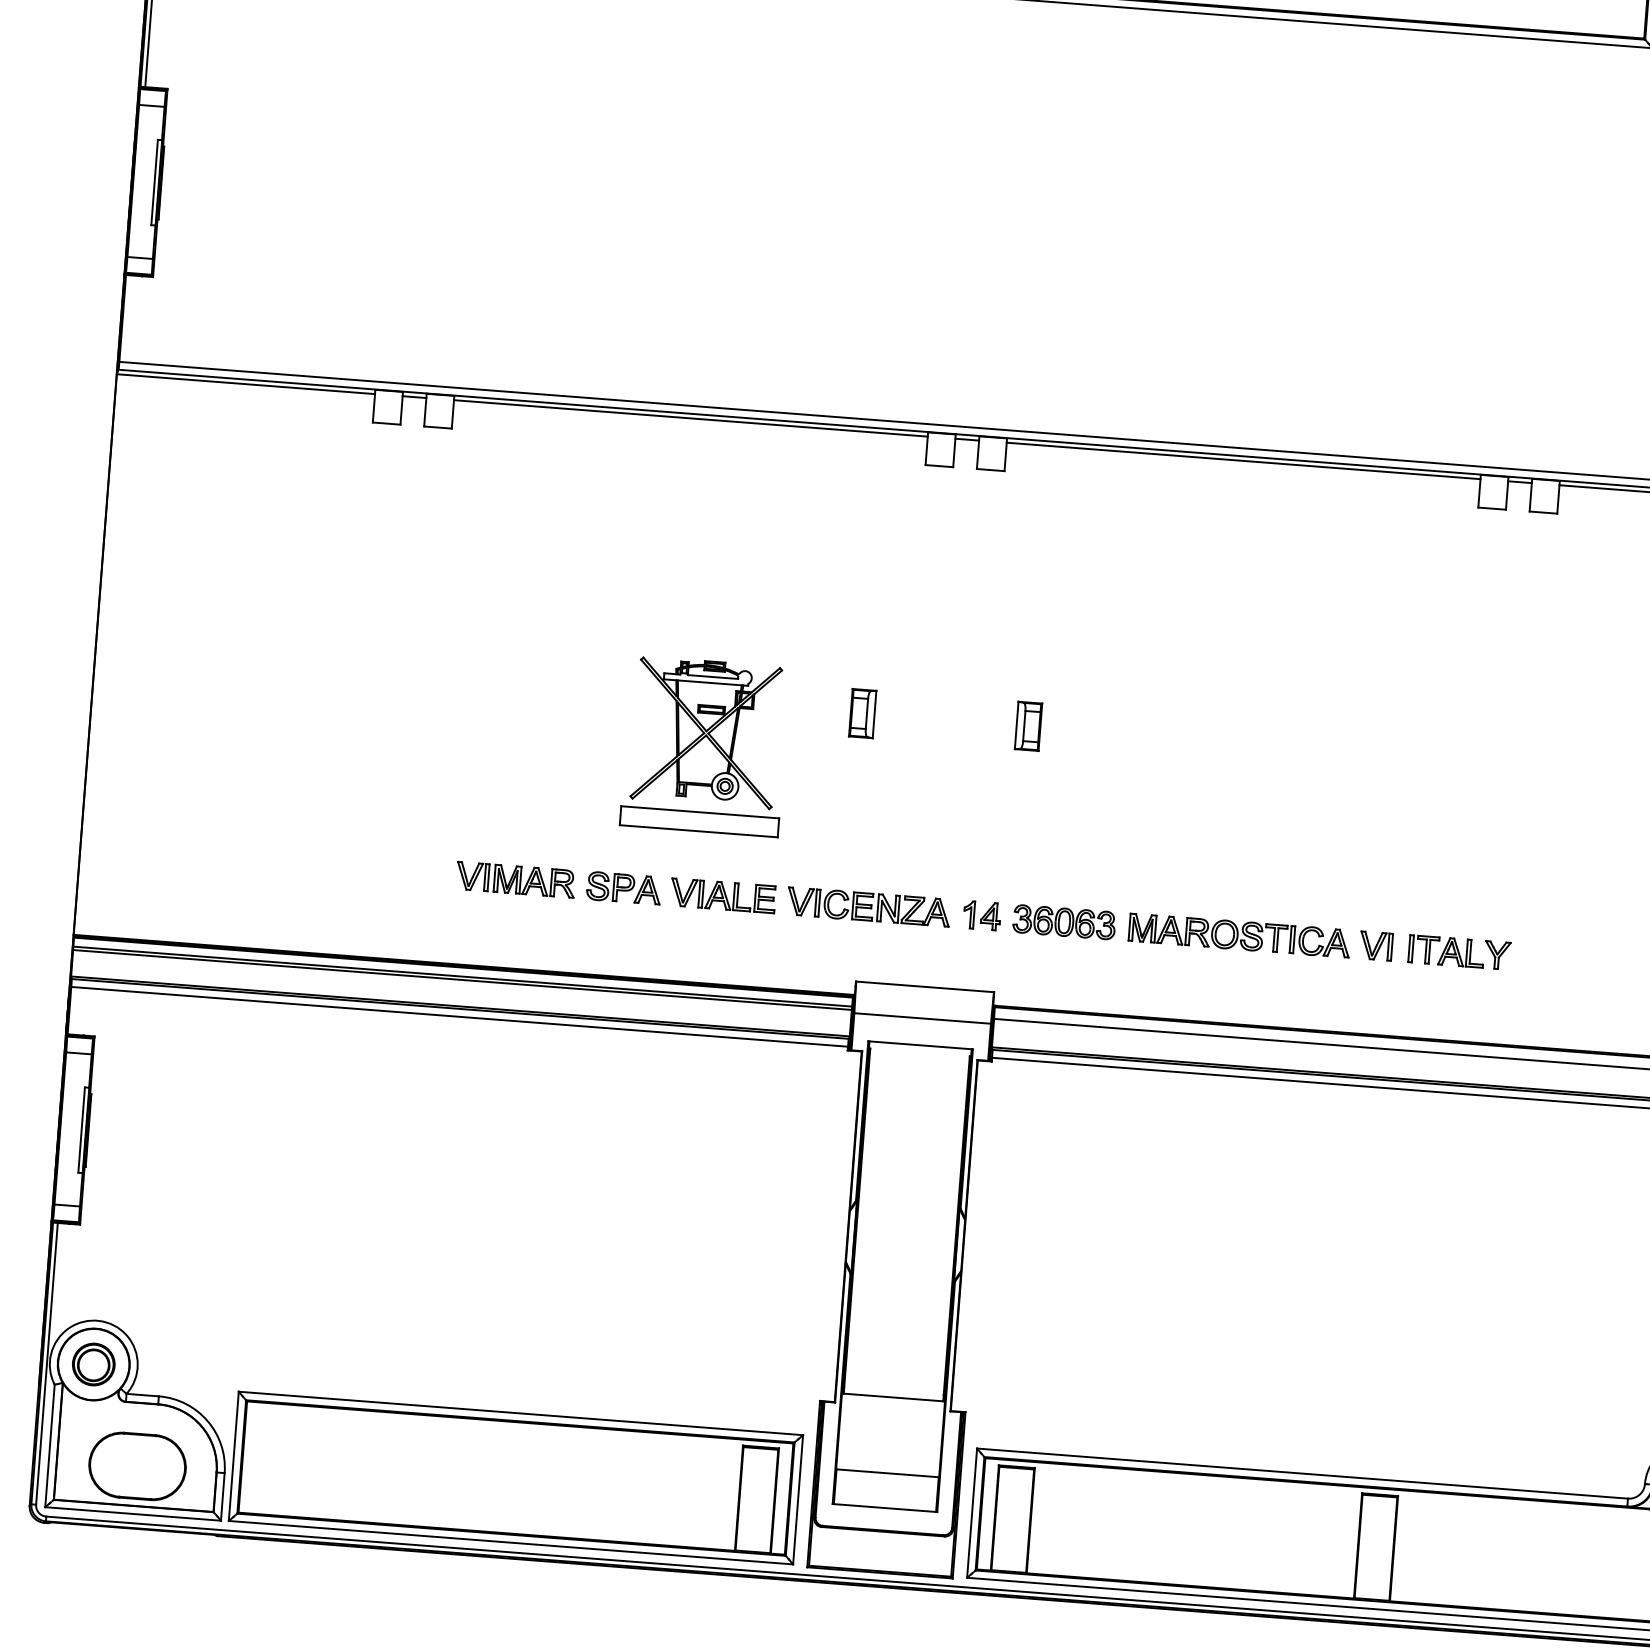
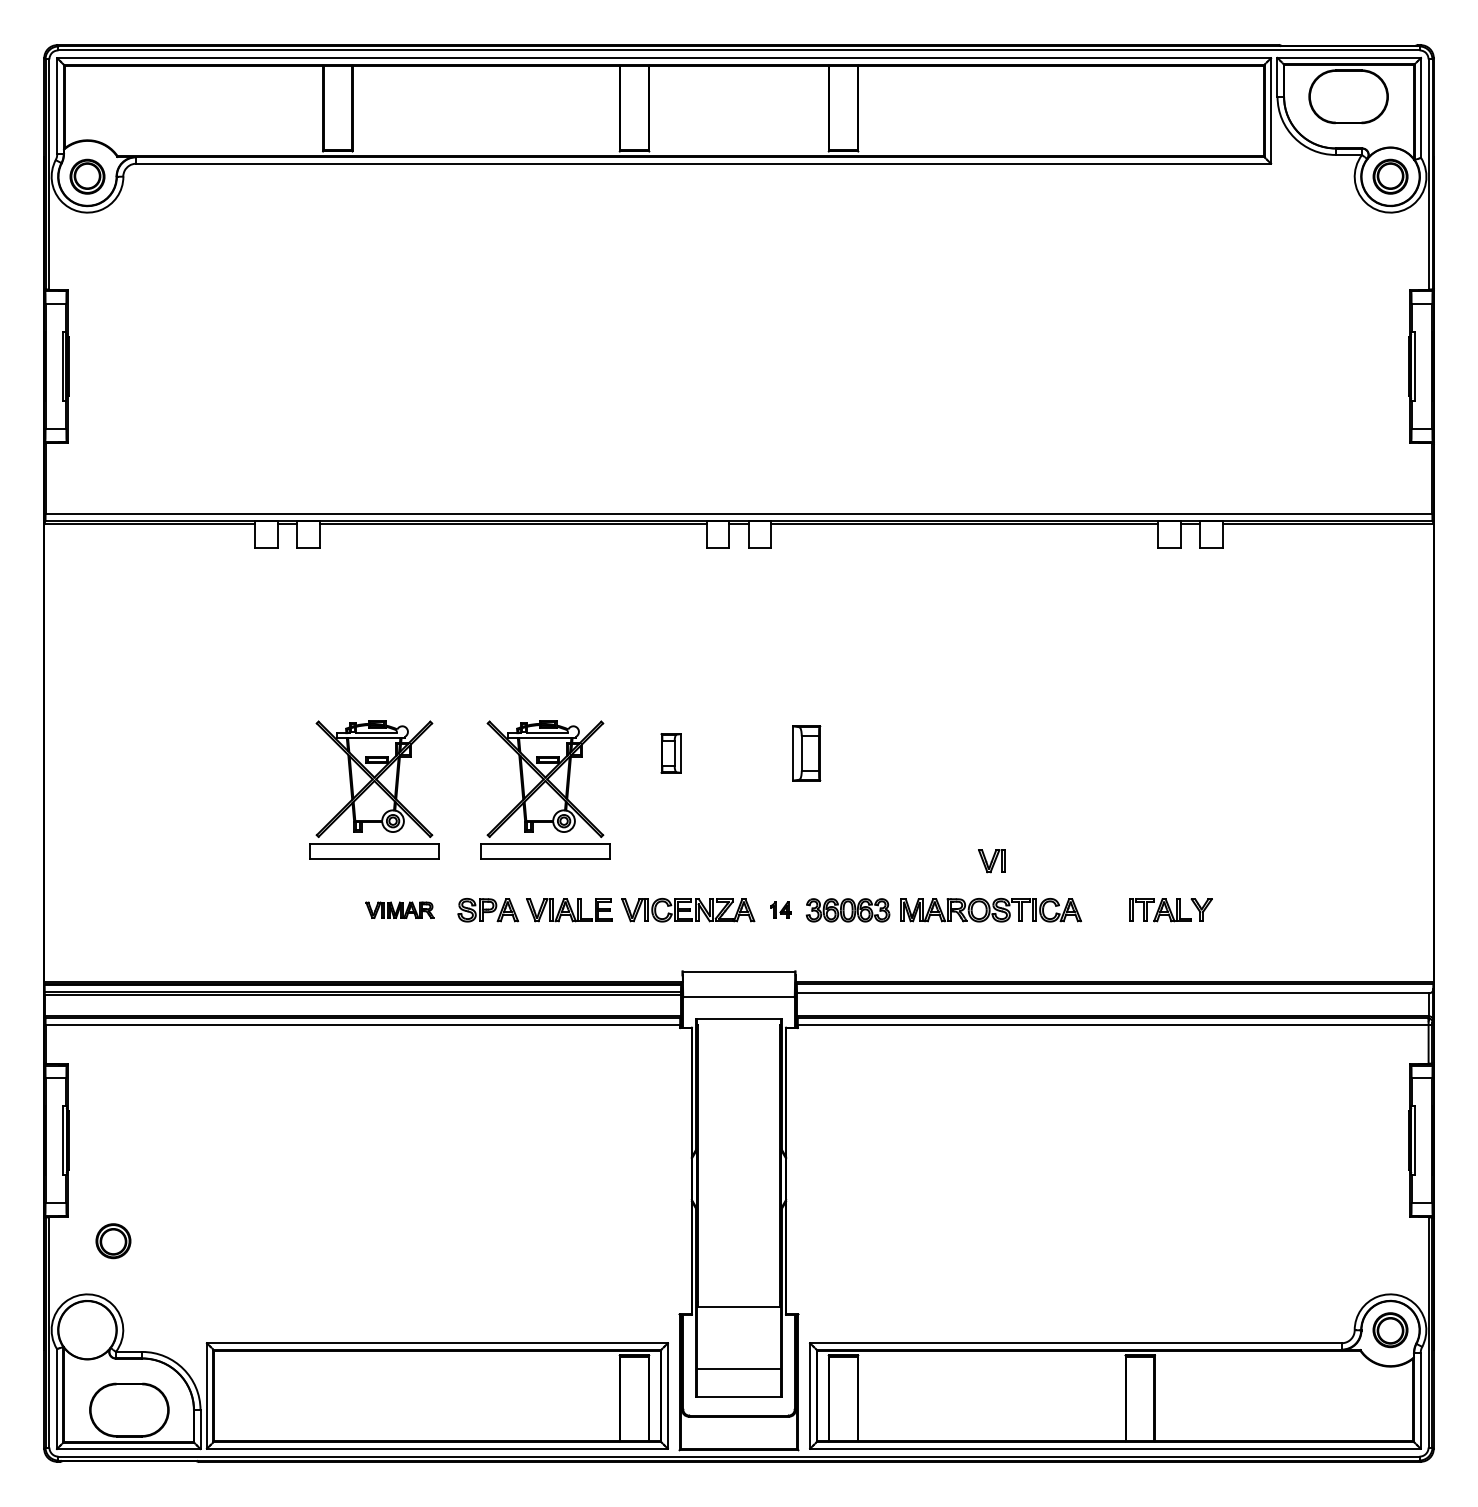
part: (1028, 726) -> (806, 753), size x1.4
part: (496, 729) -> (374, 789), added
part: (515, 880) -> (399, 910), size x0.7
part: (981, 914) -> (780, 909), size x0.7
part: (1375, 946) -> (991, 861), moved
part: (93, 1364) -> (113, 1241), moved

